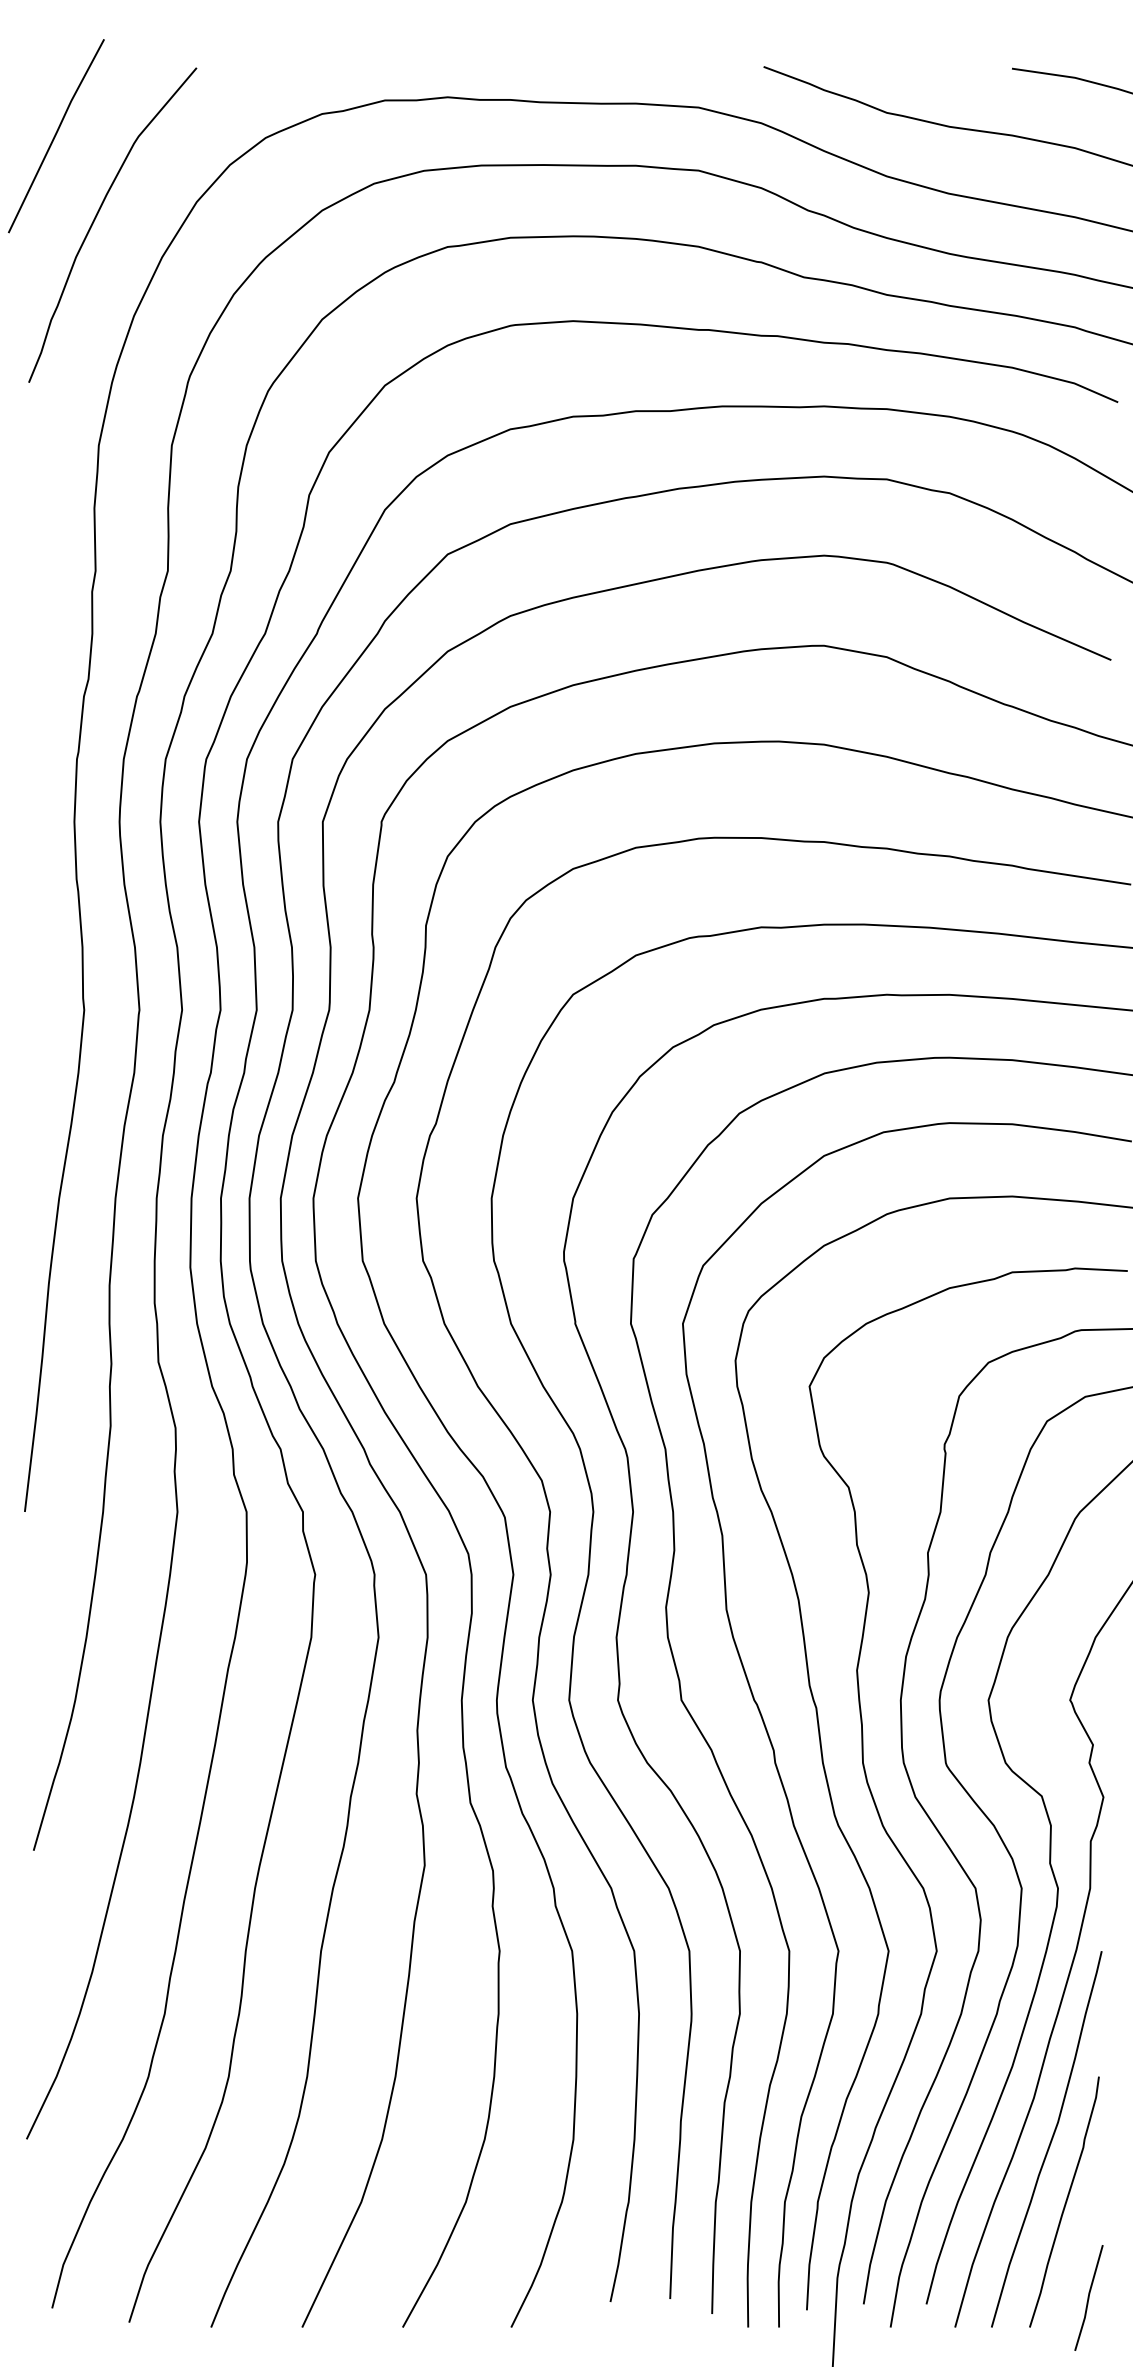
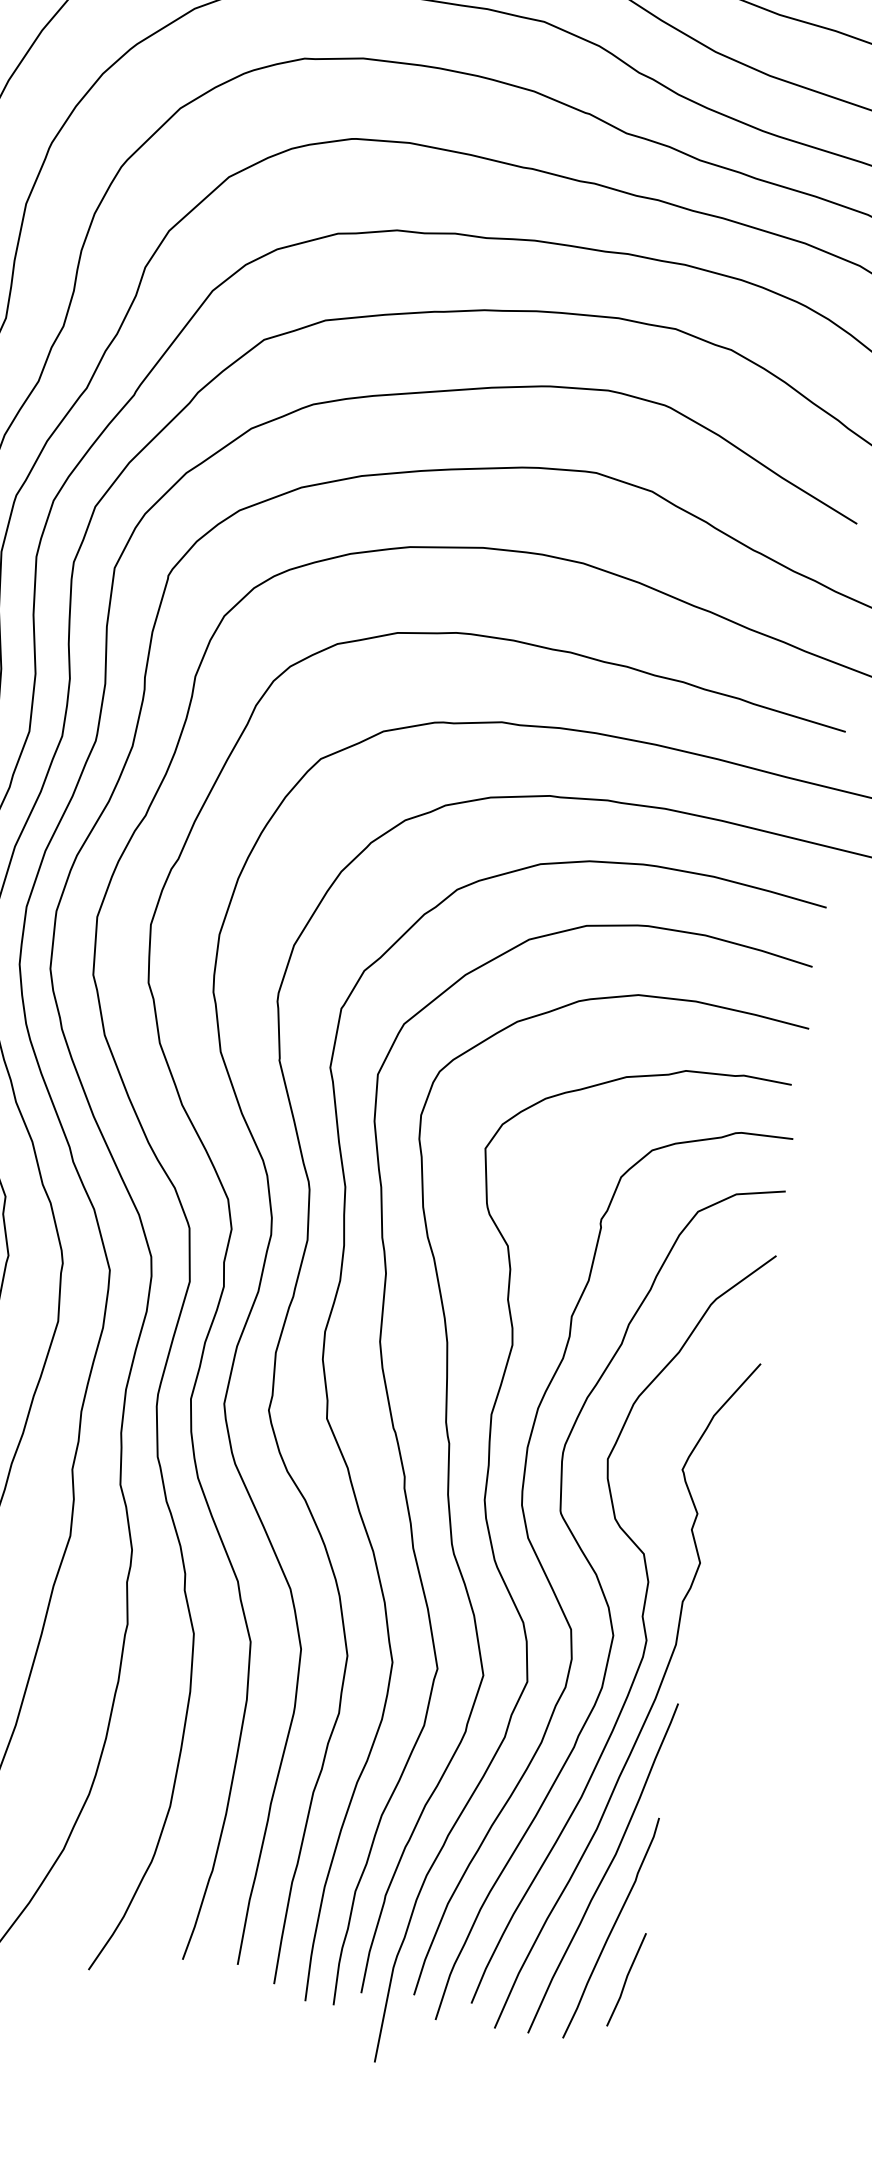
line: (1088, 2297) -> (626, 1979), moved

